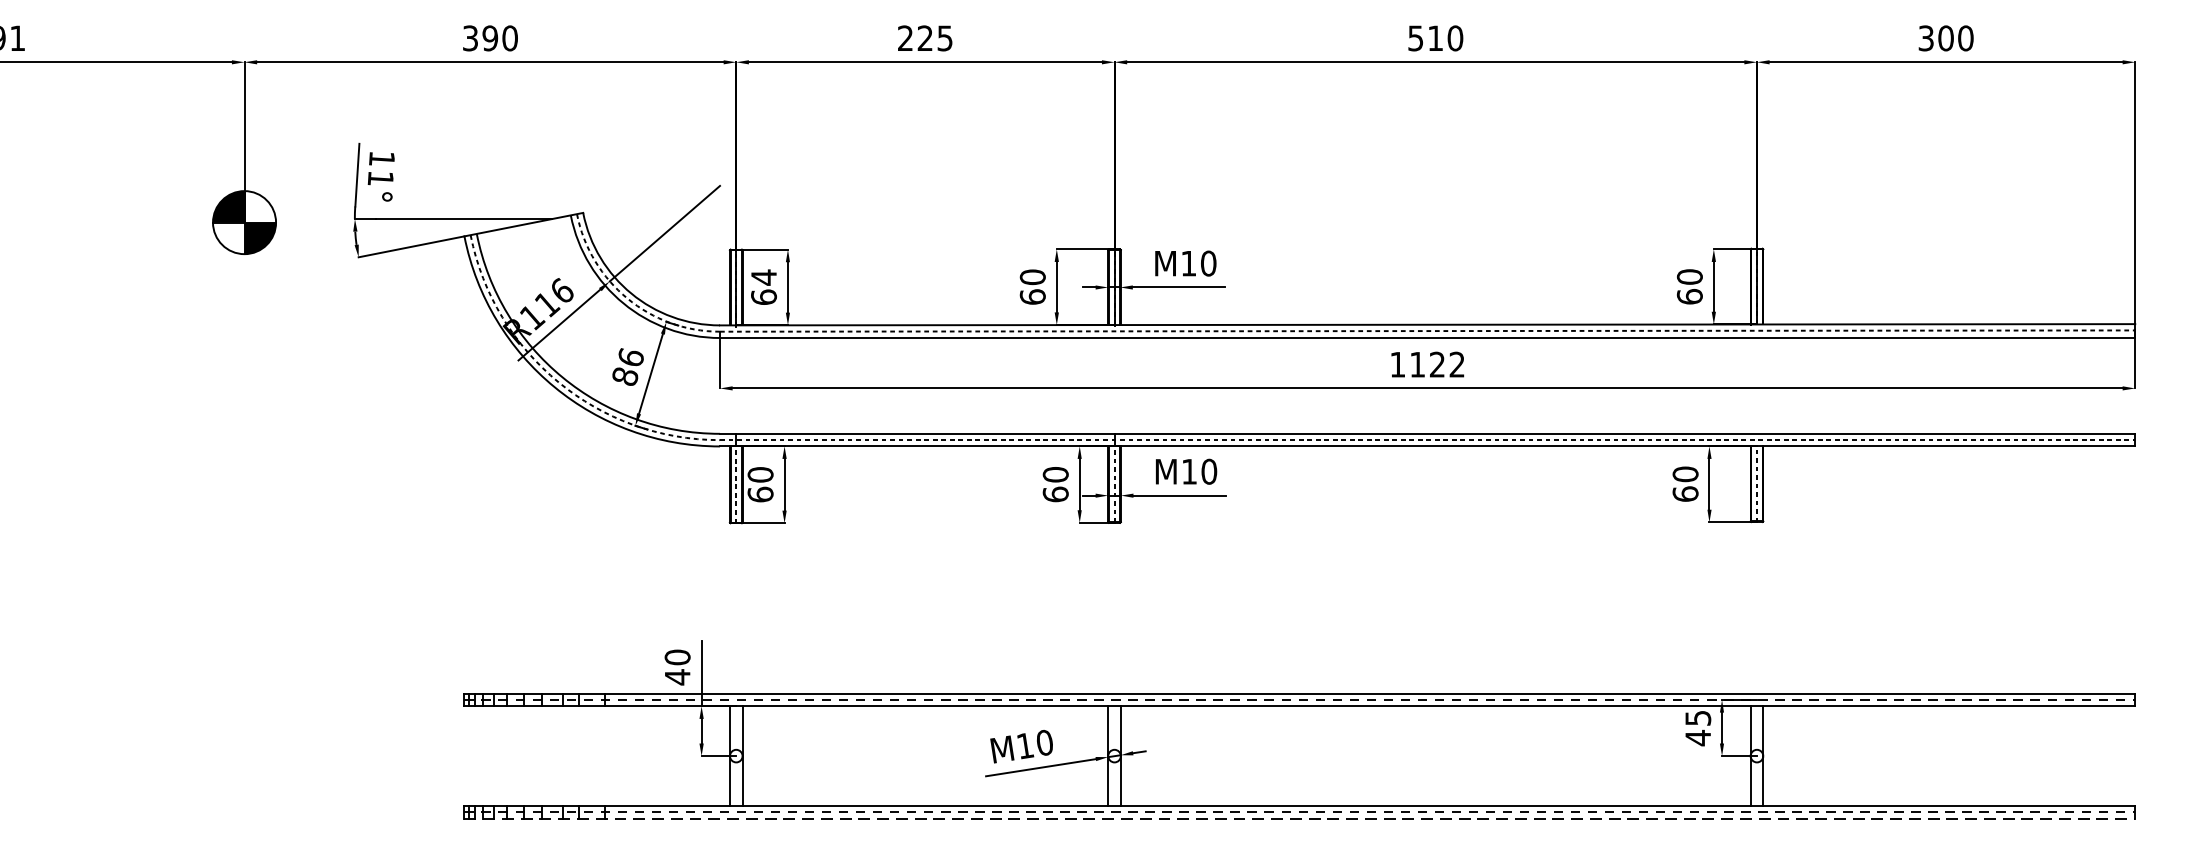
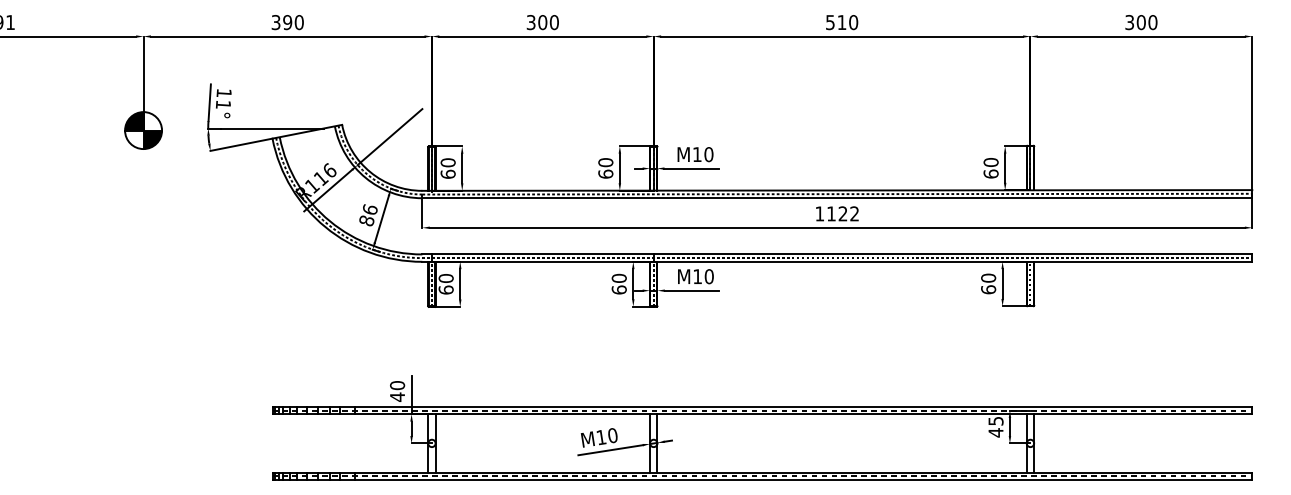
text: (924, 38) -> (542, 22), 225 -> 300
text: (762, 277) -> (447, 162), 64 -> 60
line: (1300, 819) -> (762, 480), dashed -> solid

